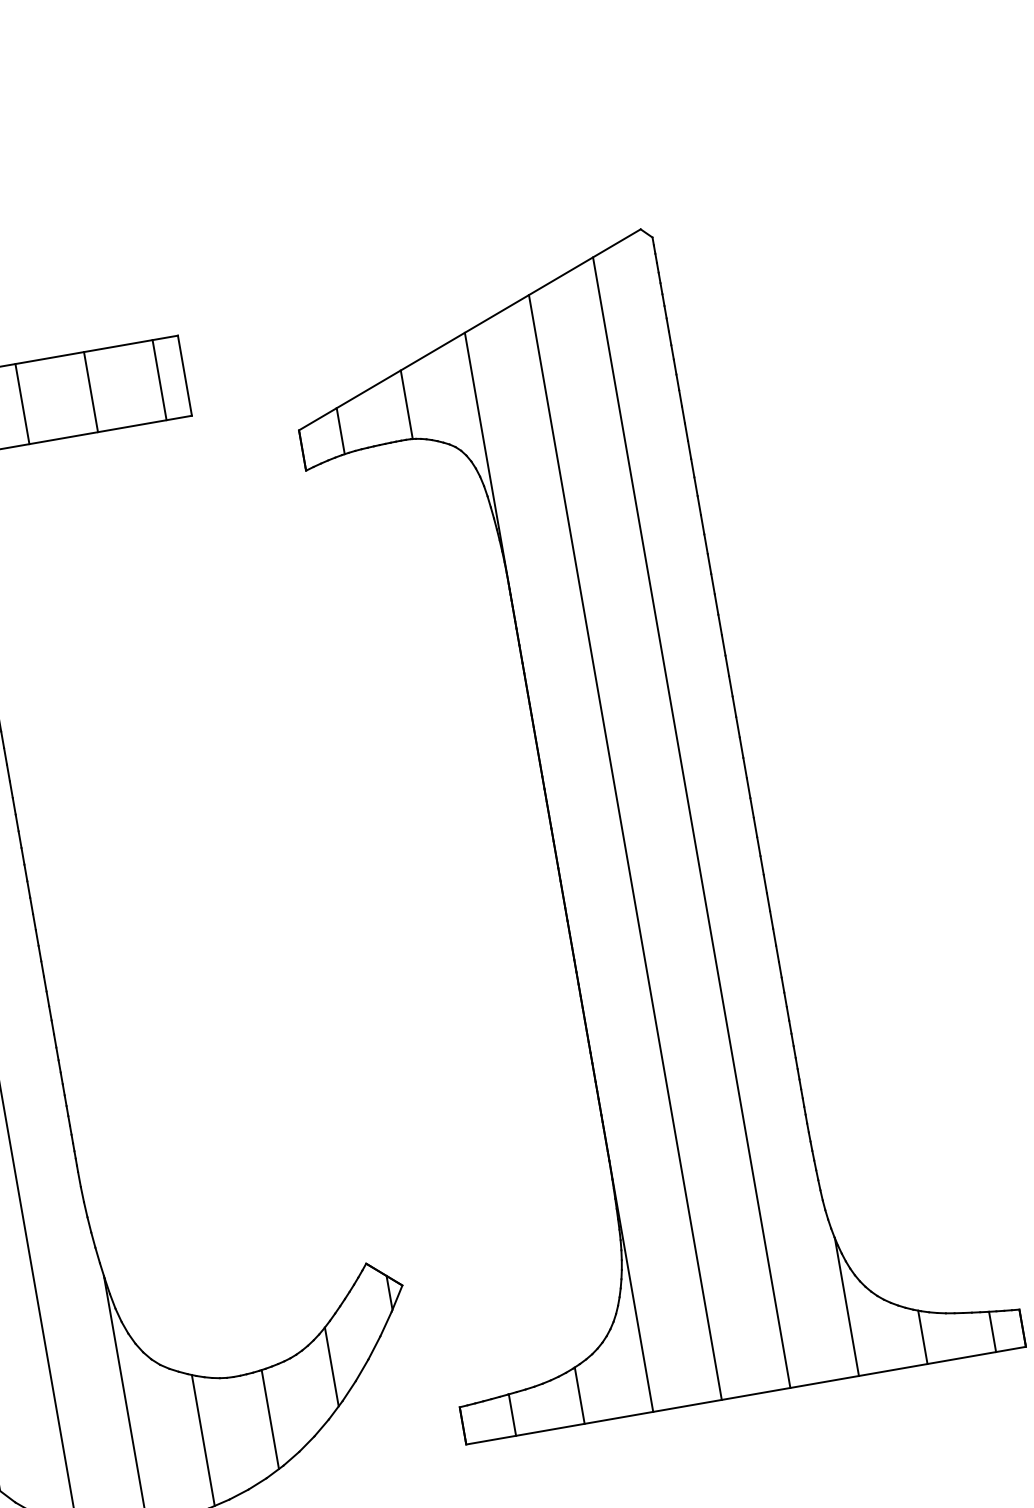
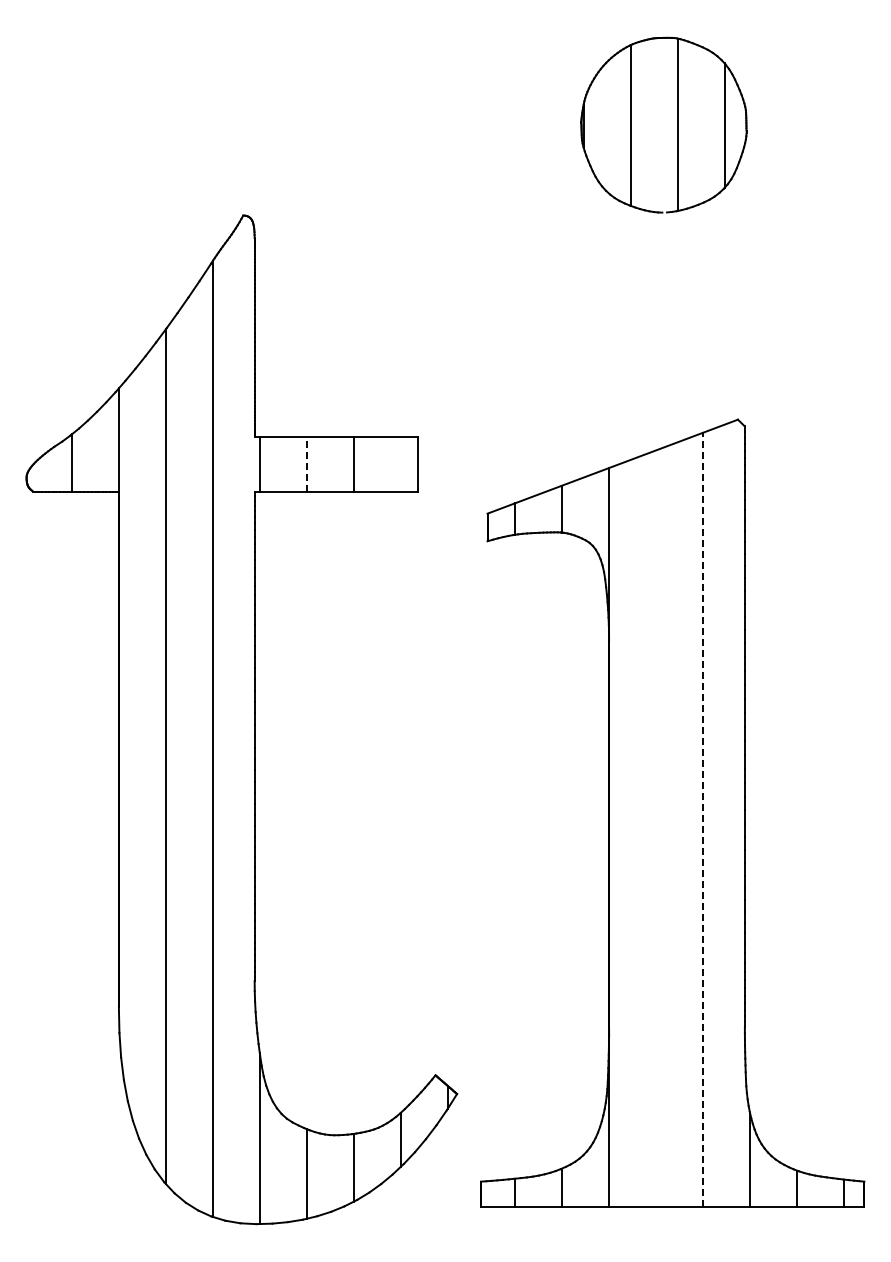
line: (159, 379) -> (400, 463), removed
line: (21, 403) -> (306, 463), solid -> dashed
line: (692, 821) -> (703, 819), solid -> dashed
line: (625, 846) -> (656, 828), removed

